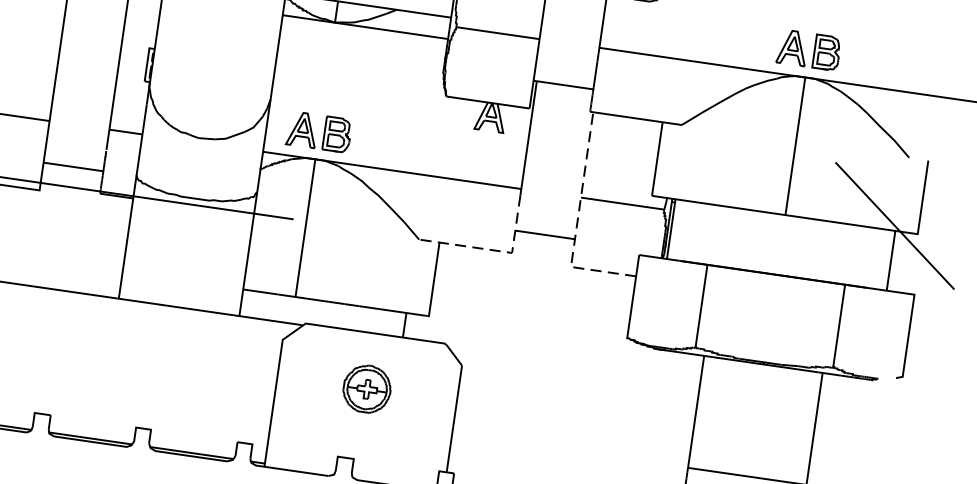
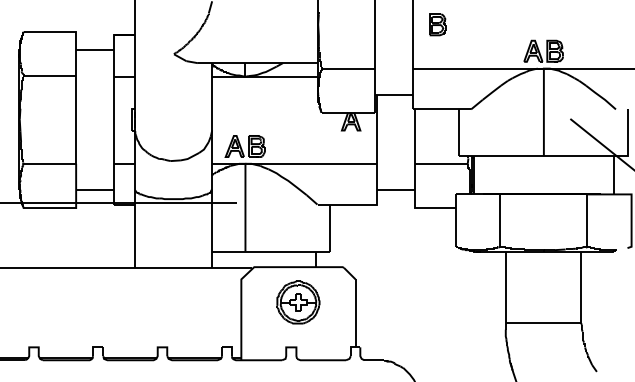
line: (576, 223) -> (414, 180), dashed -> solid
line: (496, 250) -> (366, 204), dashed -> solid
part: (367, 389) -> (298, 302), size x1.43

